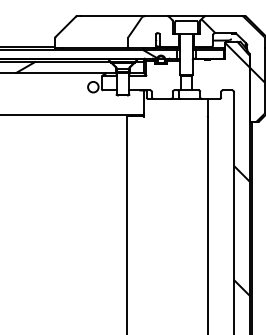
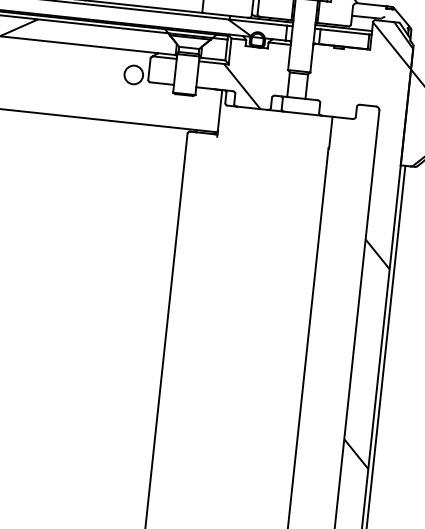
hatch: (154, 86) -> (240, 85), added

